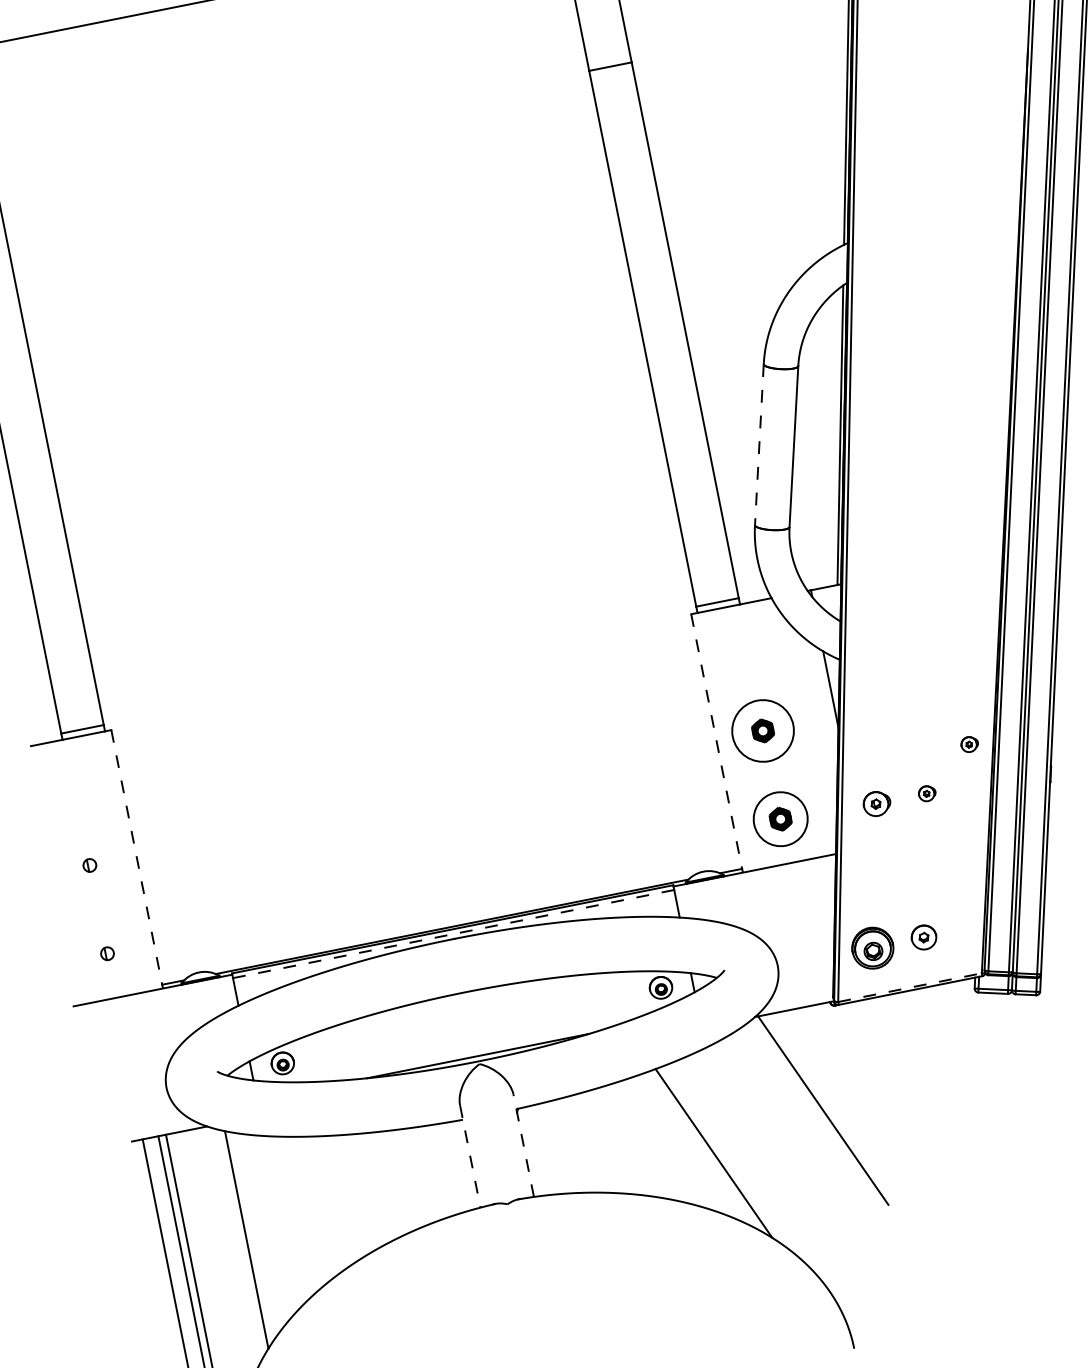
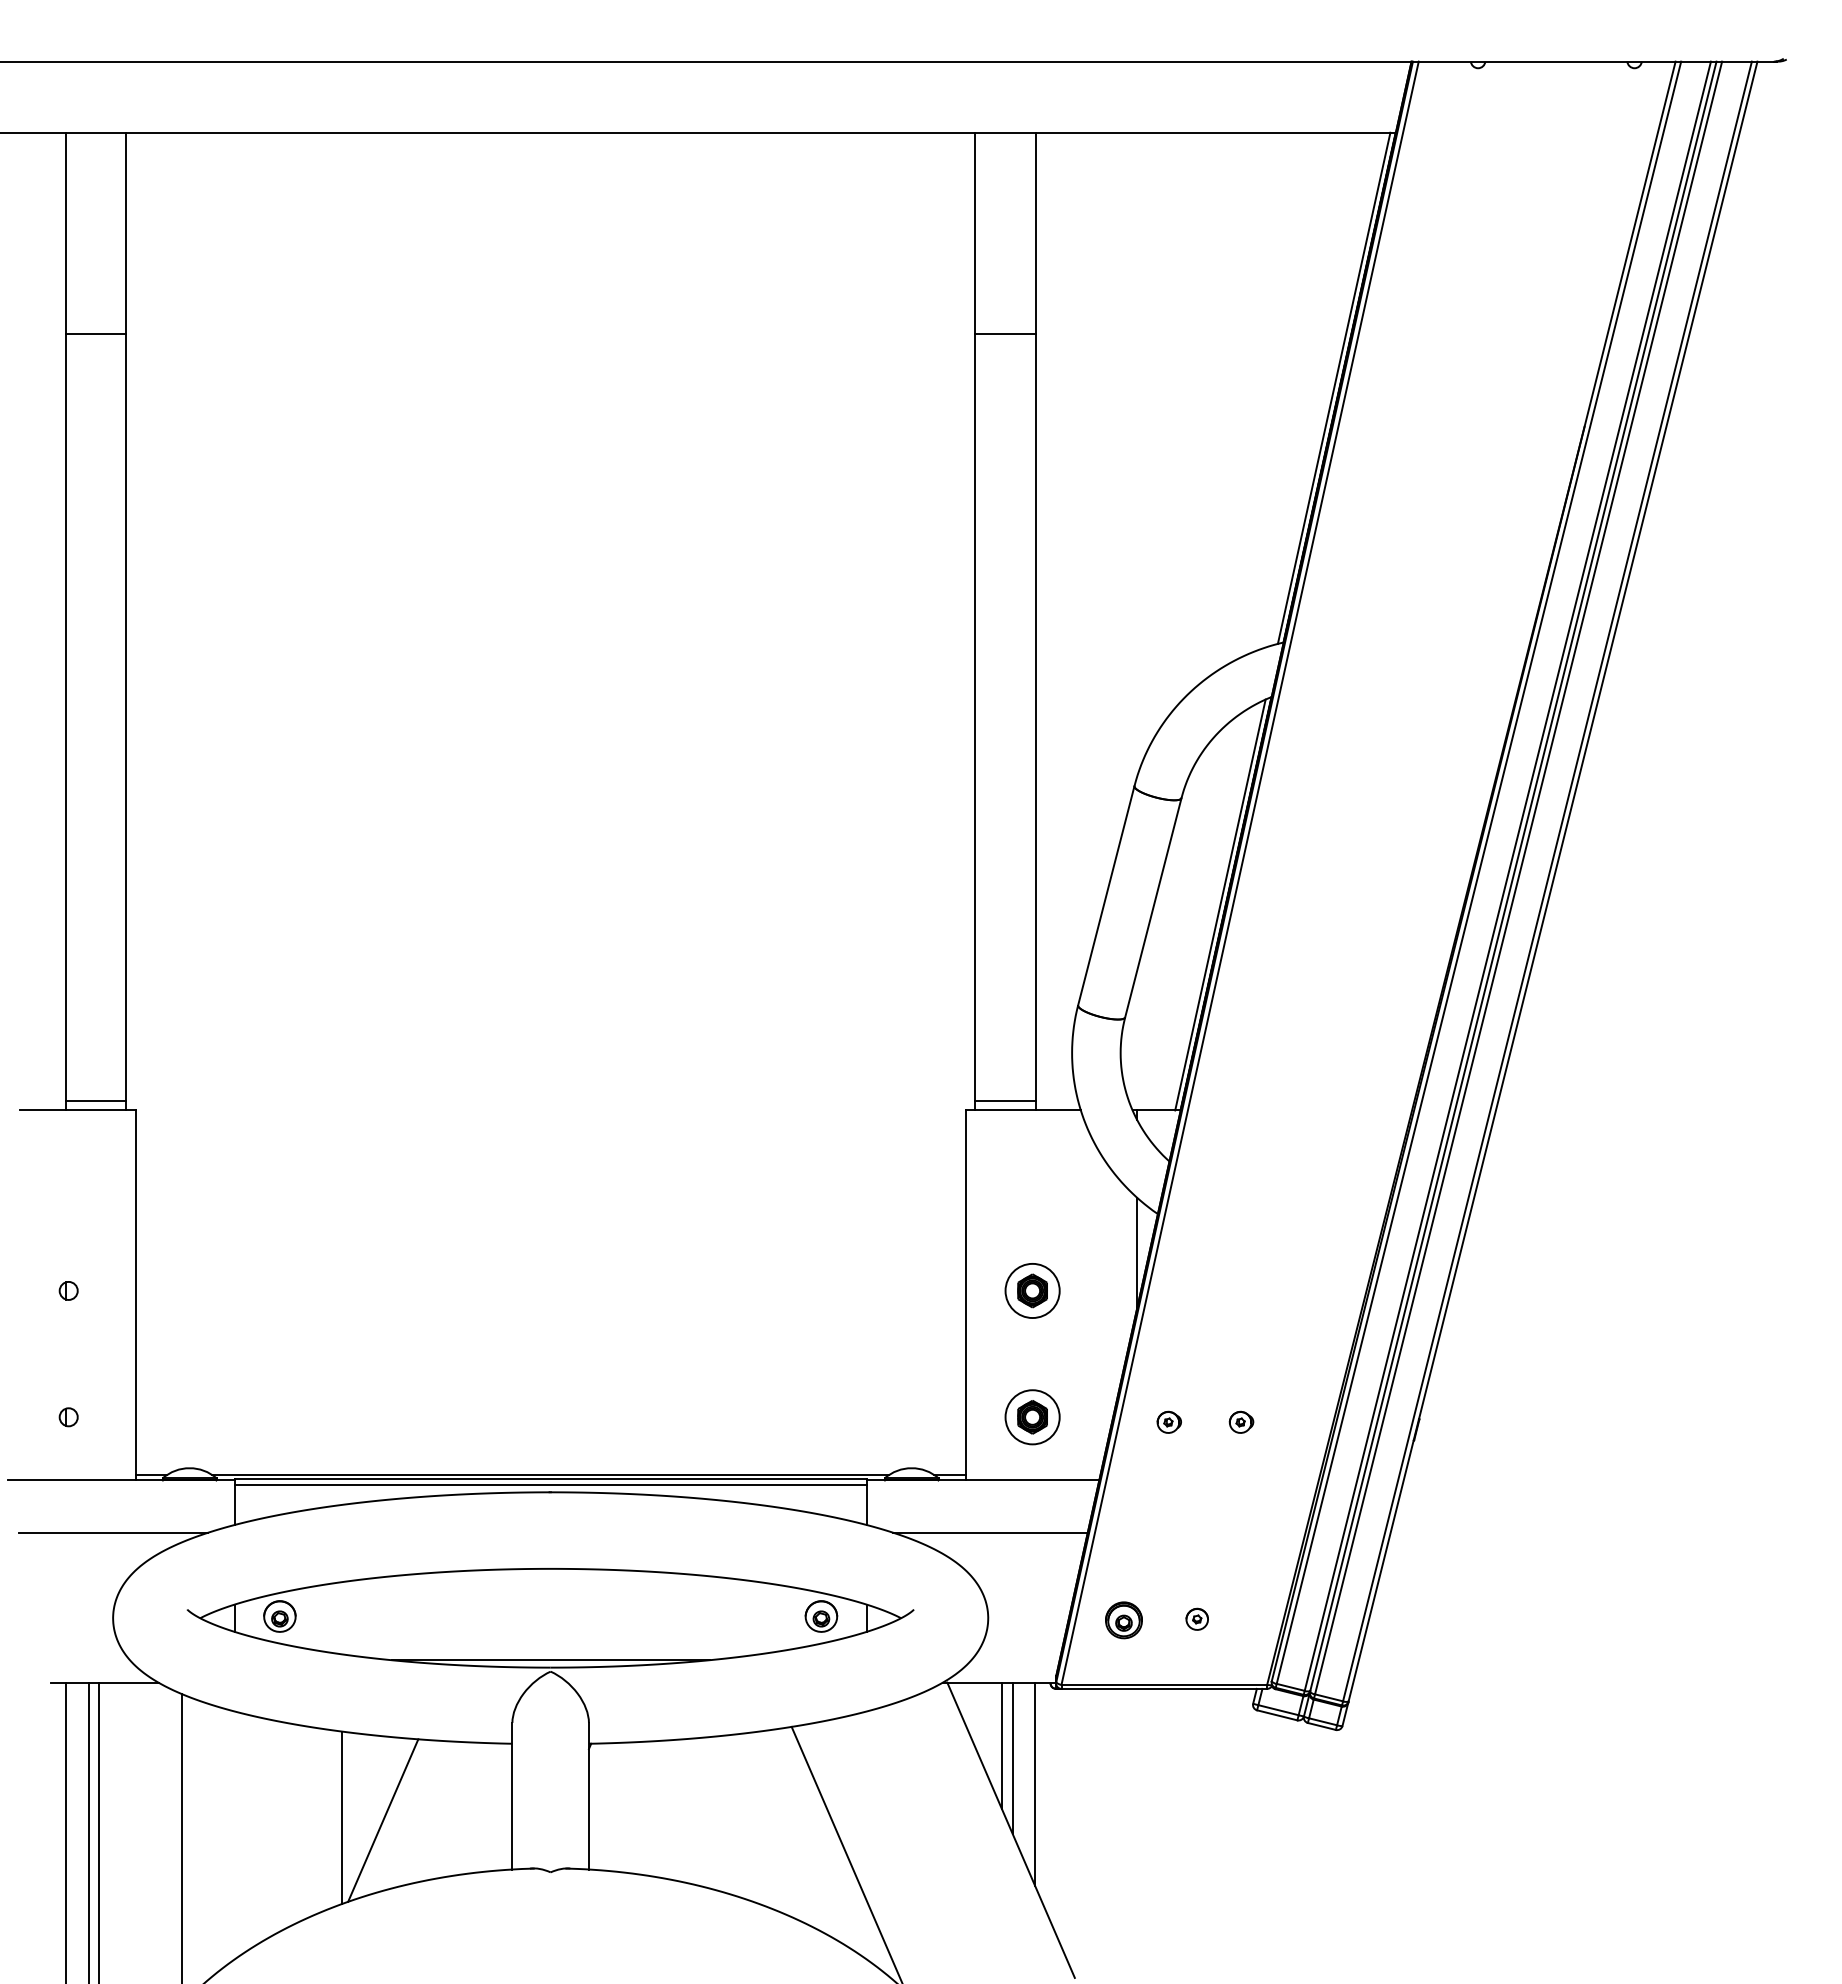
line: (759, 445) -> (1106, 896), dashed -> solid
circle: (762, 730) -> (1032, 1290), size x0.62
line: (716, 743) -> (965, 1295), dashed -> solid
part: (969, 743) -> (1313, 1365), removed
part: (876, 803) -> (1168, 1421), size x0.62
circle: (780, 819) -> (1032, 1417), size x0.71
line: (137, 859) -> (135, 1295), dashed -> solid
line: (767, 905) -> (990, 1532), added
line: (453, 934) -> (550, 1485), dashed -> solid
part: (923, 936) -> (1196, 1618), size x0.62
part: (872, 948) -> (1123, 1620), size x0.62
line: (910, 987) -> (1164, 1684), dashed -> solid
line: (154, 1027) -> (113, 1532), added
line: (804, 1052) -> (1001, 1745), added
line: (814, 1060) -> (1012, 1758), added
line: (833, 1075) -> (1035, 1784), added
line: (523, 1145) -> (588, 1795), dashed -> solid
line: (470, 1156) -> (512, 1796), dashed -> solid
line: (383, 1191) -> (383, 1820), added
line: (354, 1195) -> (342, 1817), added

